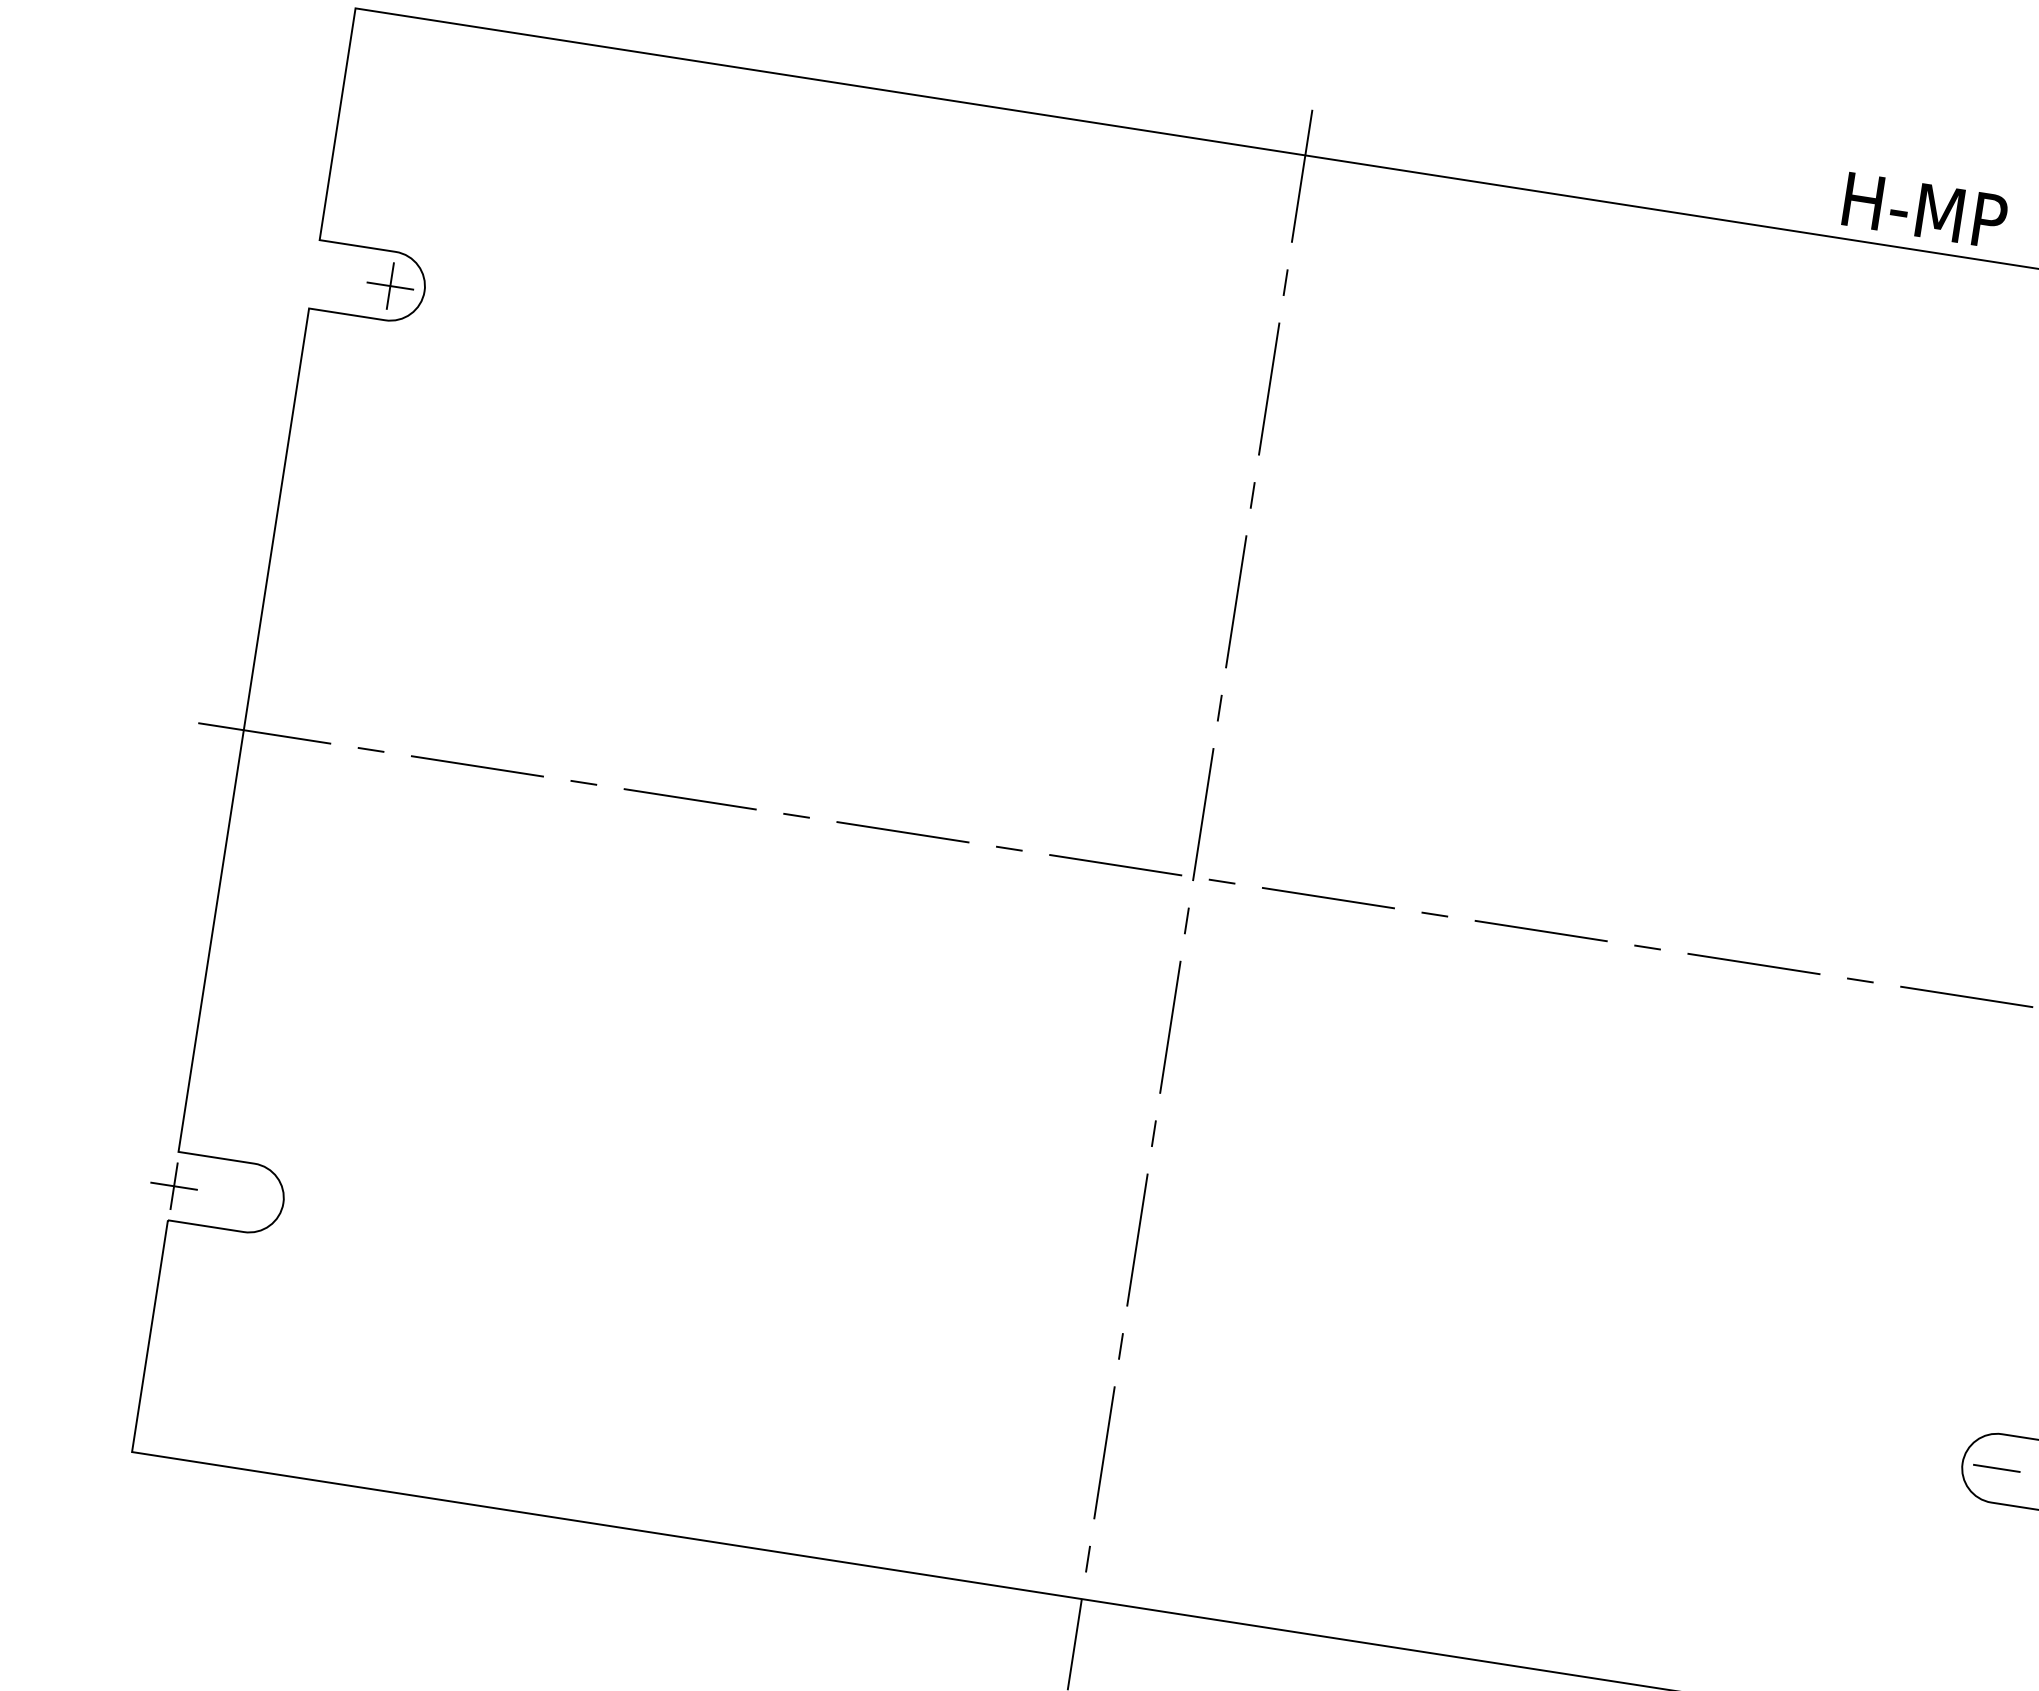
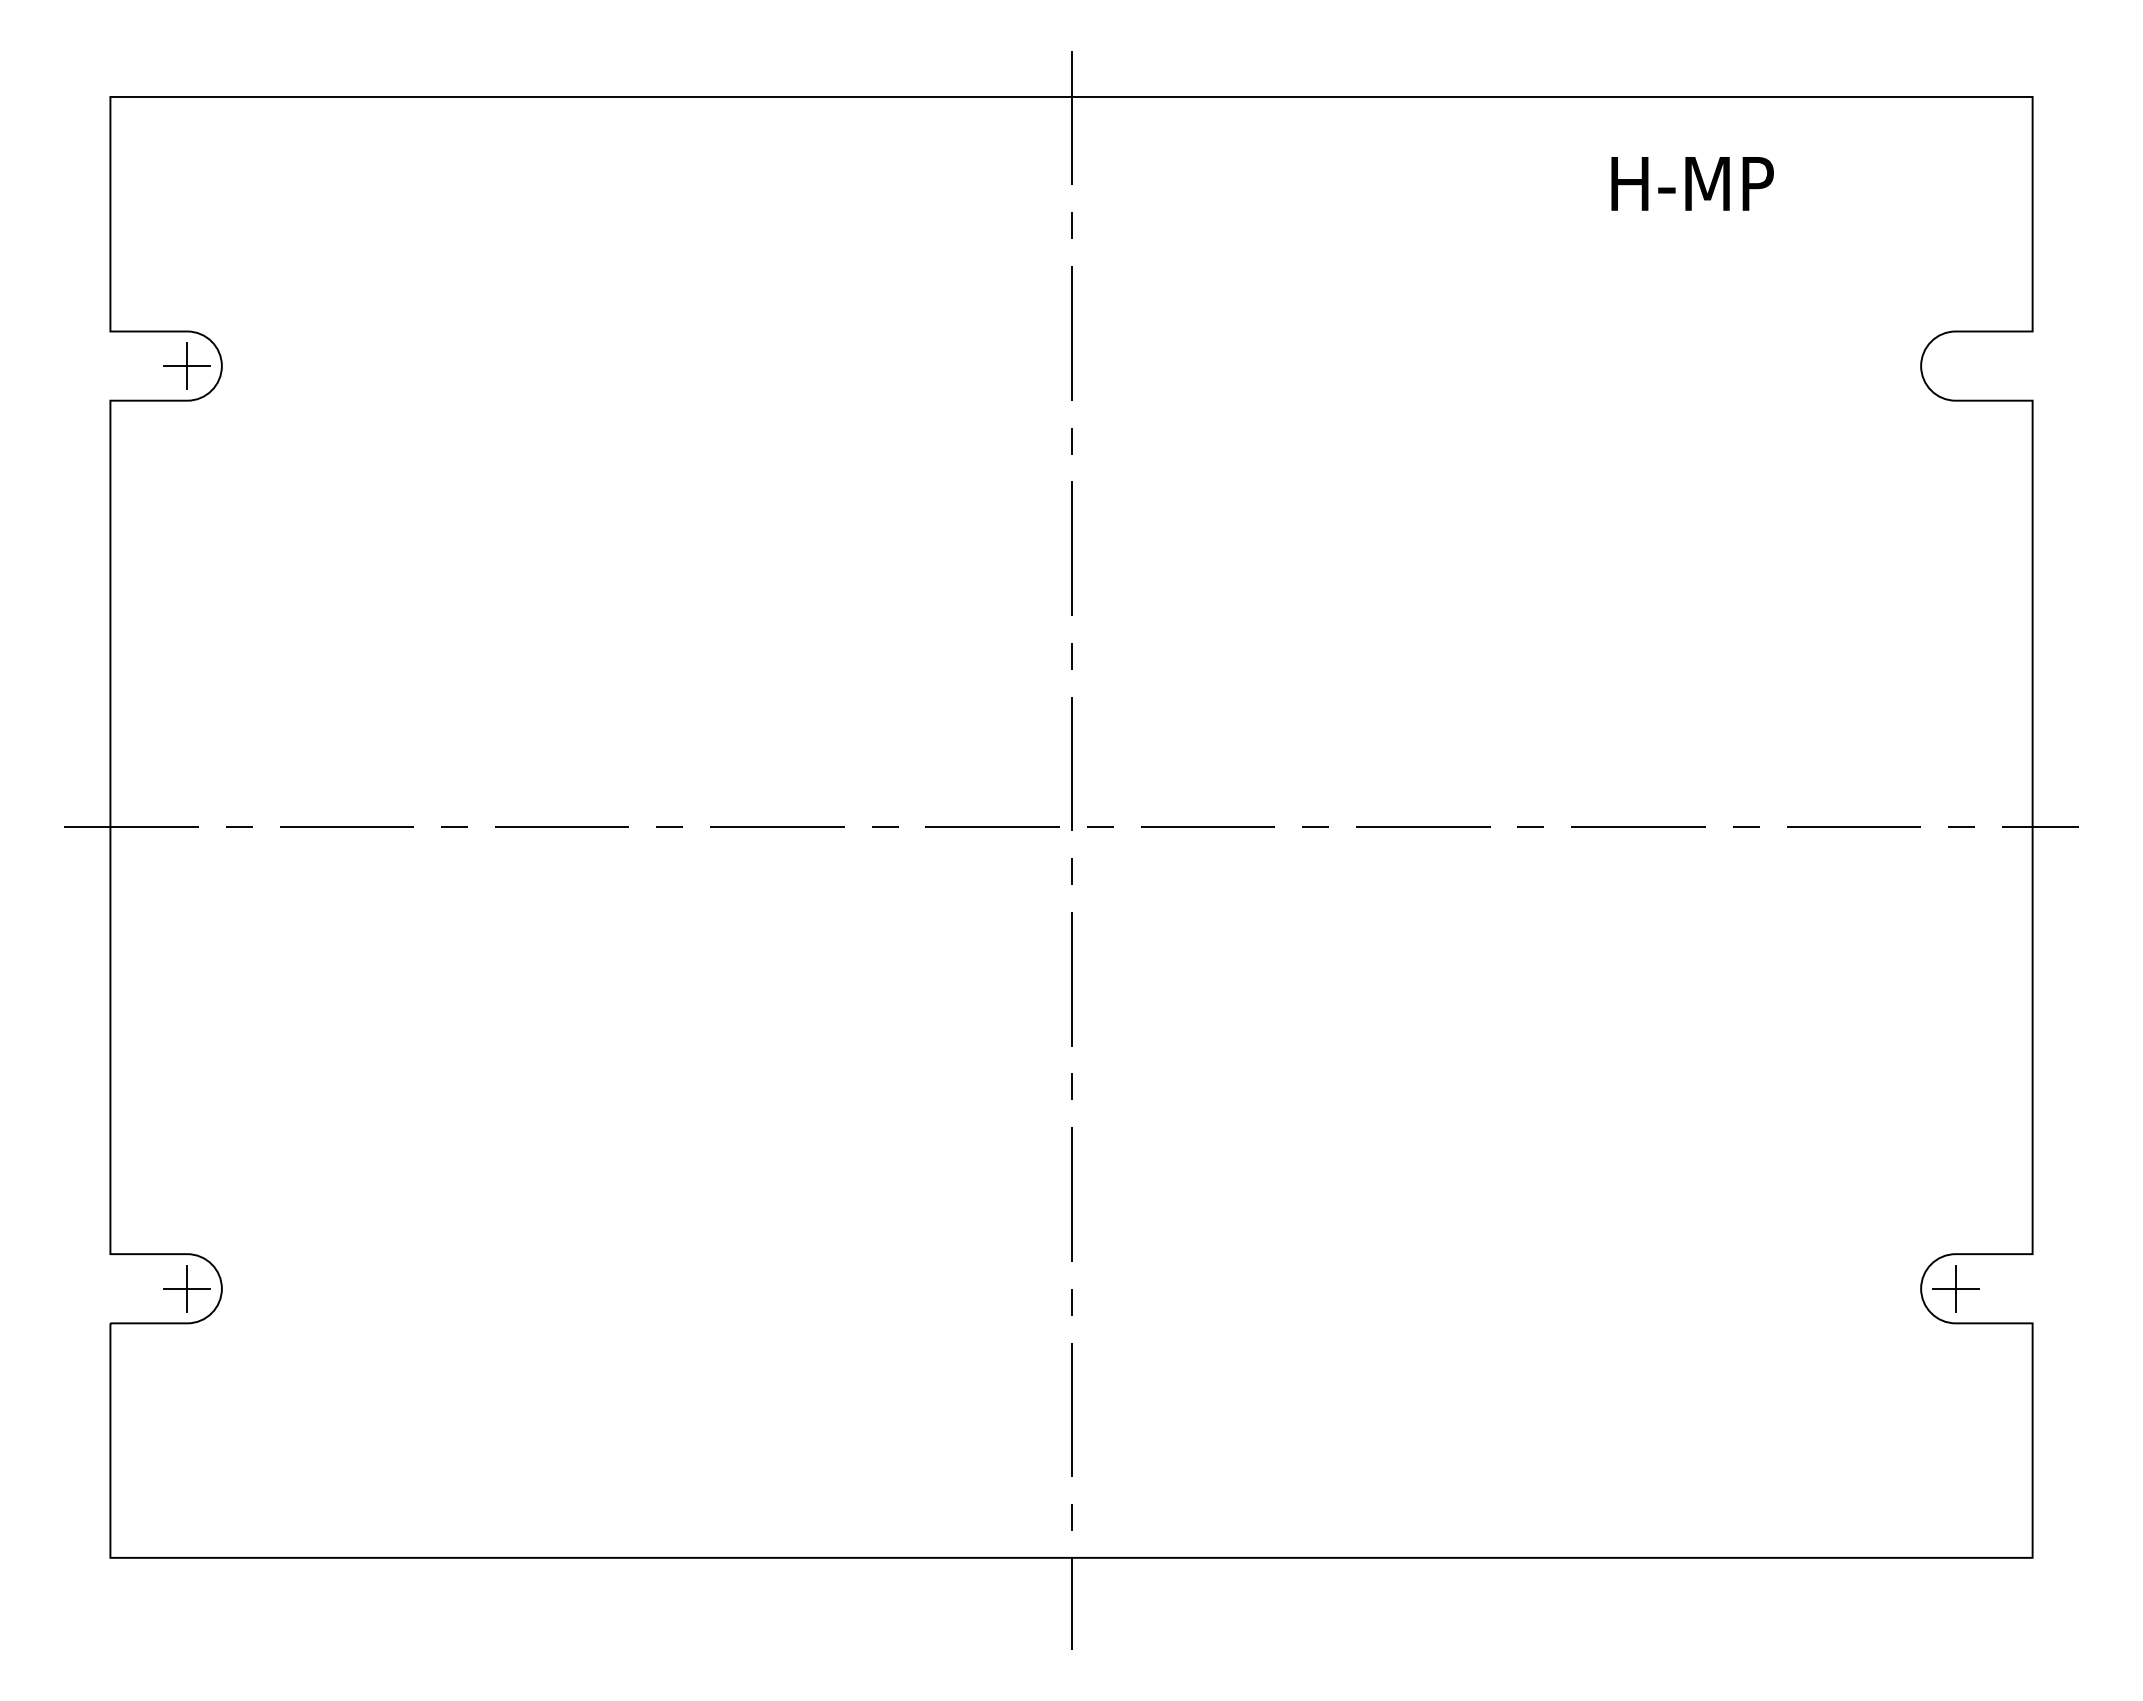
text: (1925, 210) -> (1692, 183), moved
part: (173, 1185) -> (186, 1288), moved
line: (1996, 1468) -> (1955, 1288), added

